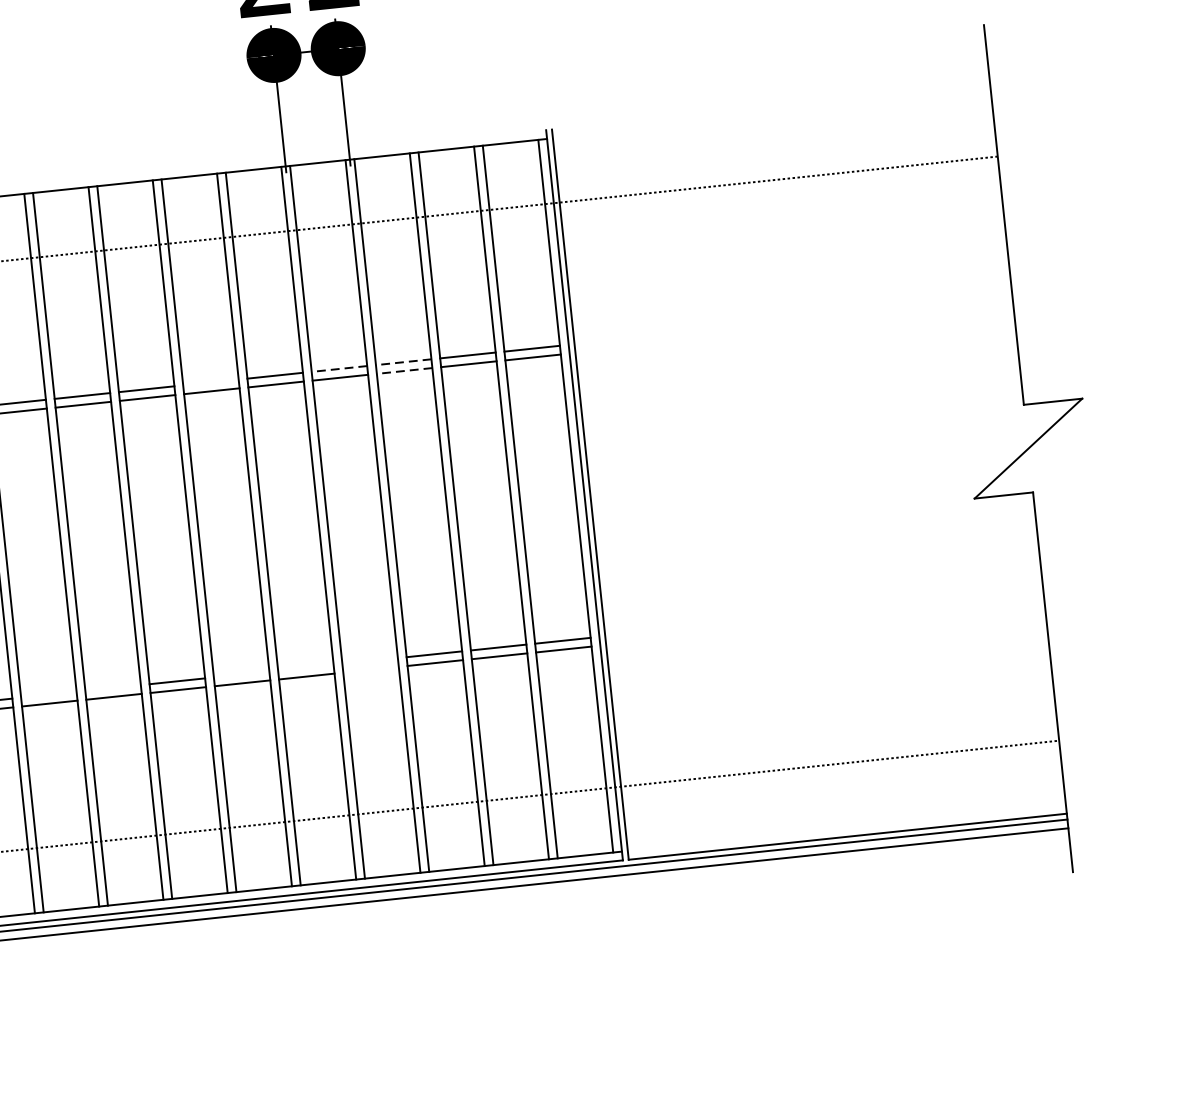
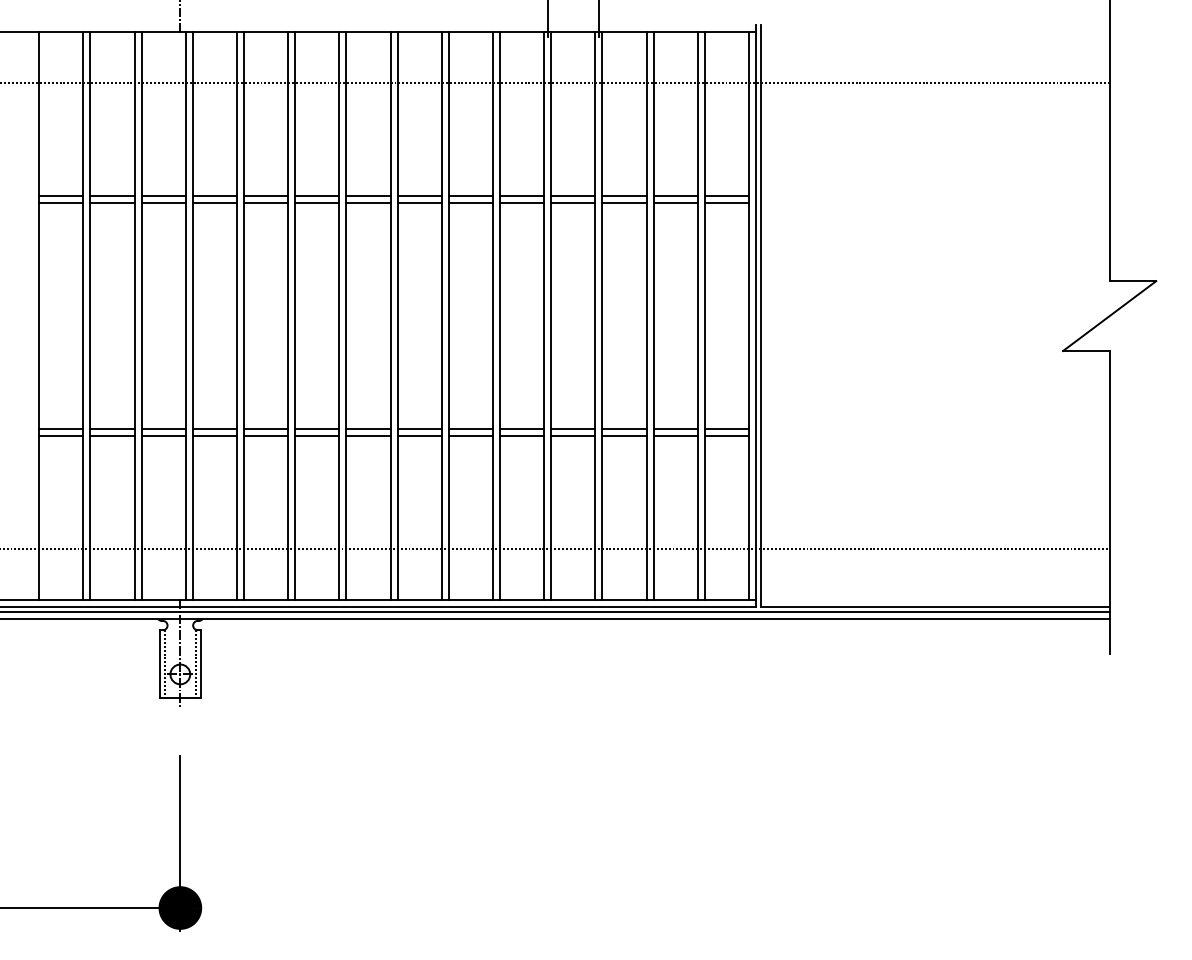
line: (403, 362) -> (624, 196), dashed -> solid
line: (338, 369) -> (572, 196), dashed -> solid
line: (404, 371) -> (624, 203), dashed -> solid
line: (210, 382) -> (470, 196), added
line: (370, 660) -> (573, 428), added
line: (306, 667) -> (522, 428), added
line: (371, 669) -> (573, 435), added
line: (241, 674) -> (470, 428), added
line: (113, 687) -> (368, 428), added
line: (49, 694) -> (317, 428), added

